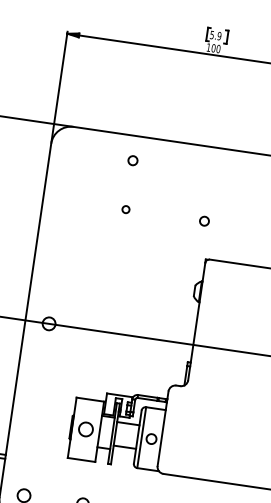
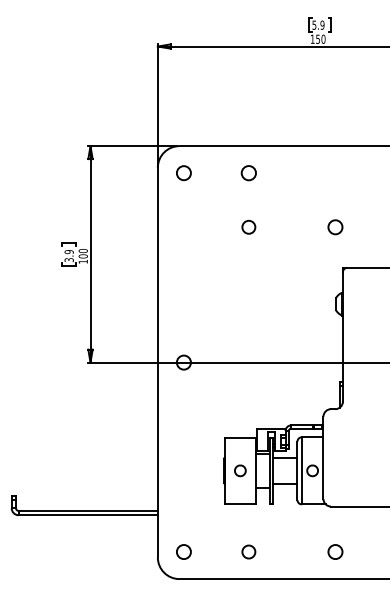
text: (214, 47) -> (318, 38), 100 -> 150
circle: (73, 152) -> (183, 173), added
circle: (132, 160) -> (248, 173), size x1.43
circle: (125, 208) -> (248, 226), size x1.67
circle: (204, 221) -> (335, 227), size x1.43
part: (86, 429) -> (240, 470), size x0.71

